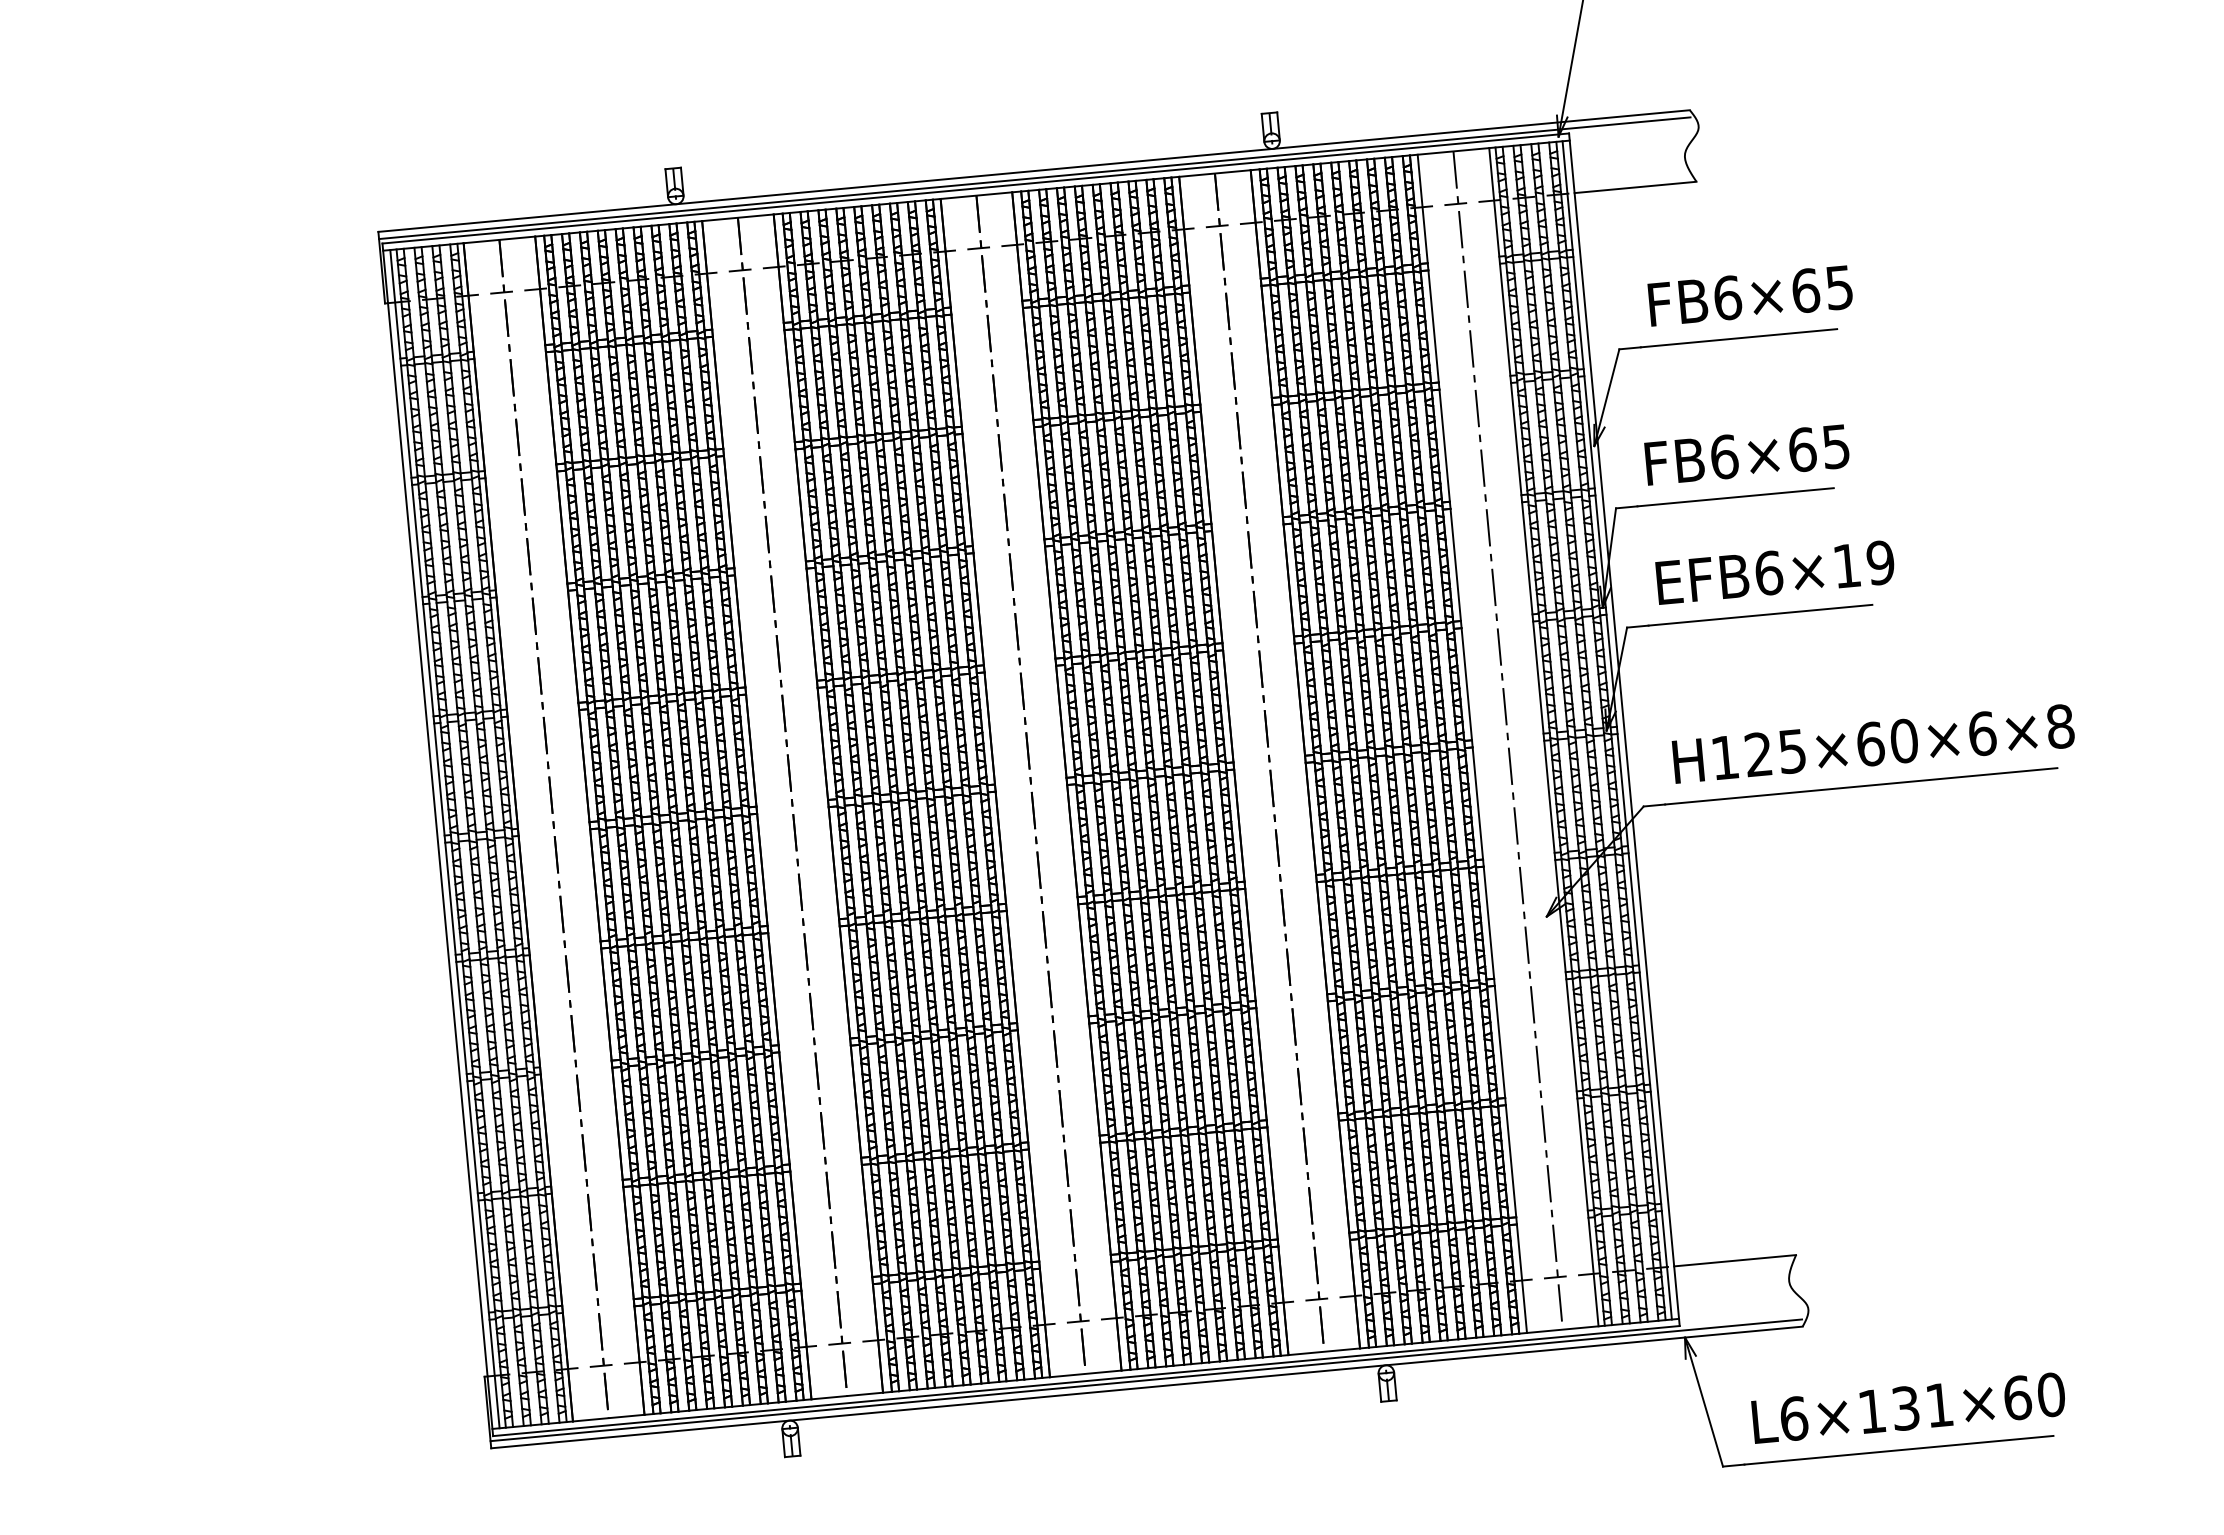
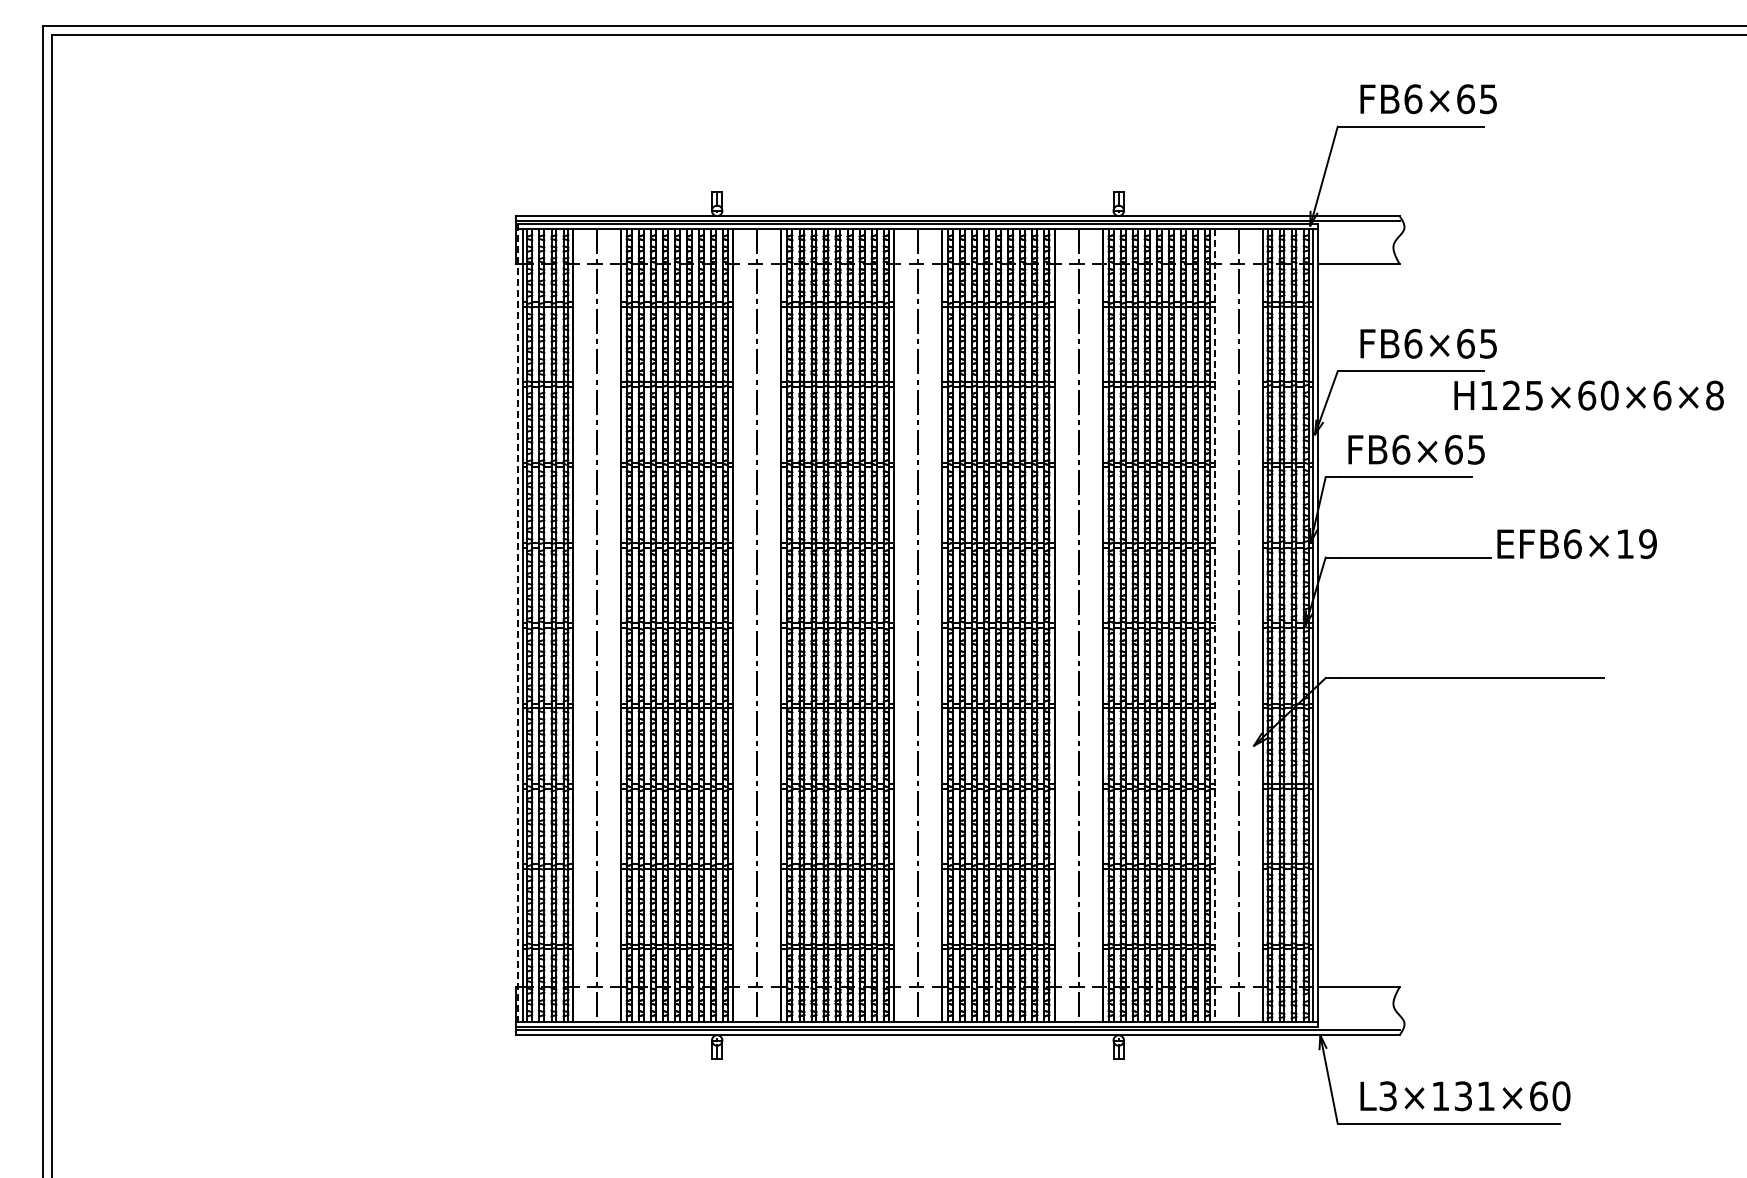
text: (1774, 573) -> (1576, 544), moved
line: (1472, 743) -> (1215, 625), solid -> dashed
text: (1872, 743) -> (1588, 395), moved
line: (437, 839) -> (518, 625), solid -> dashed
text: (1794, 1419) -> (1388, 1096), L6×131×60 -> L3×131×60

